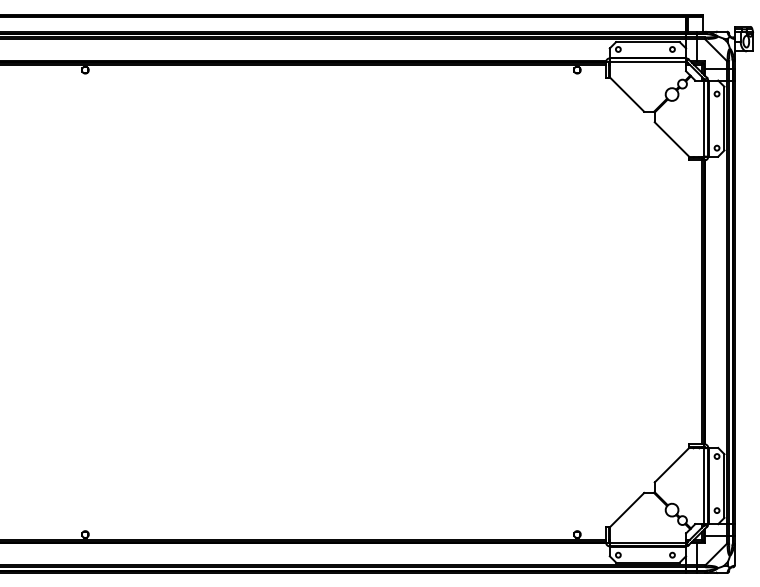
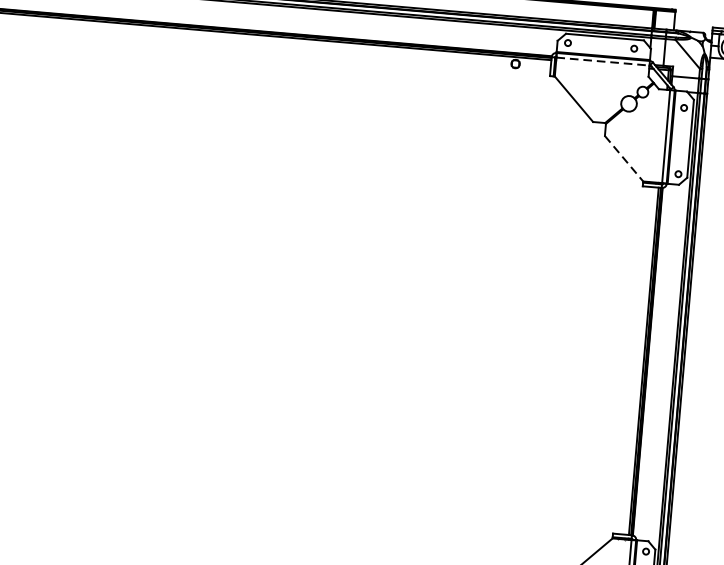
line: (648, 62) -> (603, 62), solid -> dashed
line: (672, 139) -> (624, 158), solid -> dashed

